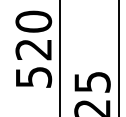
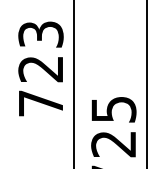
text: (33, 49) -> (40, 68), 520 -> 723

